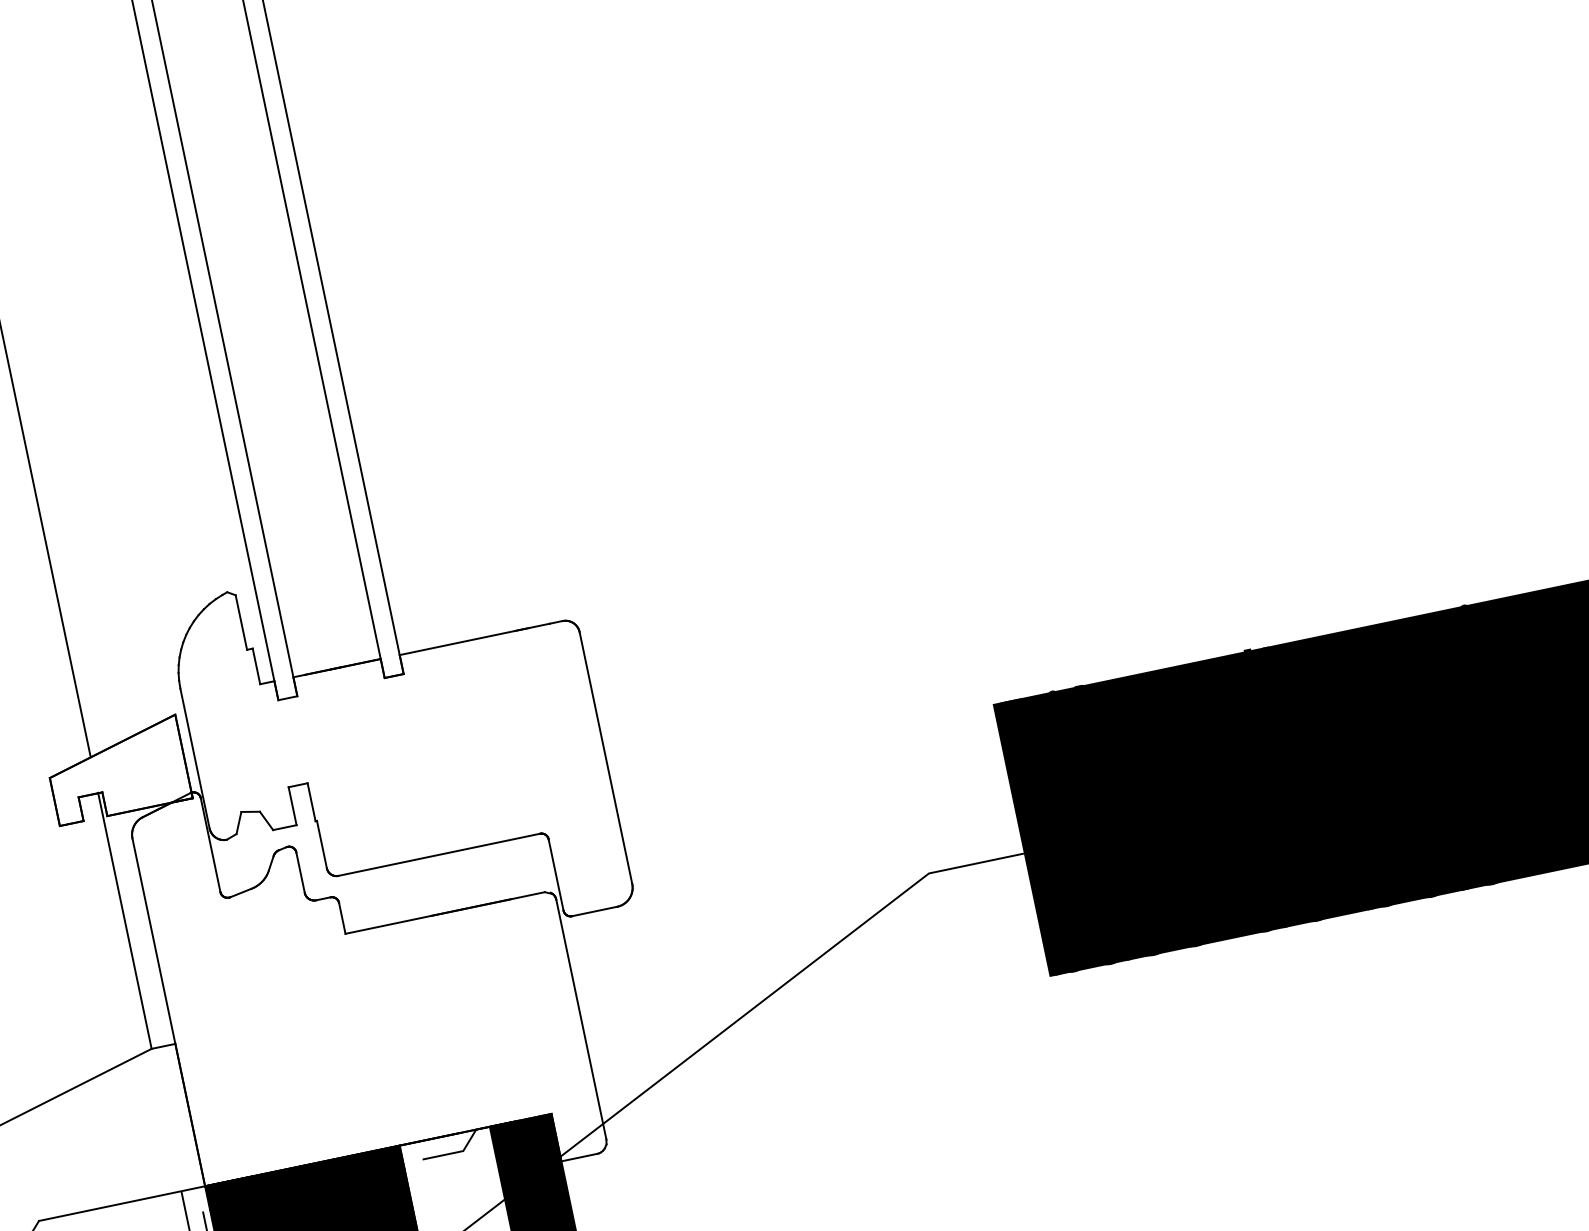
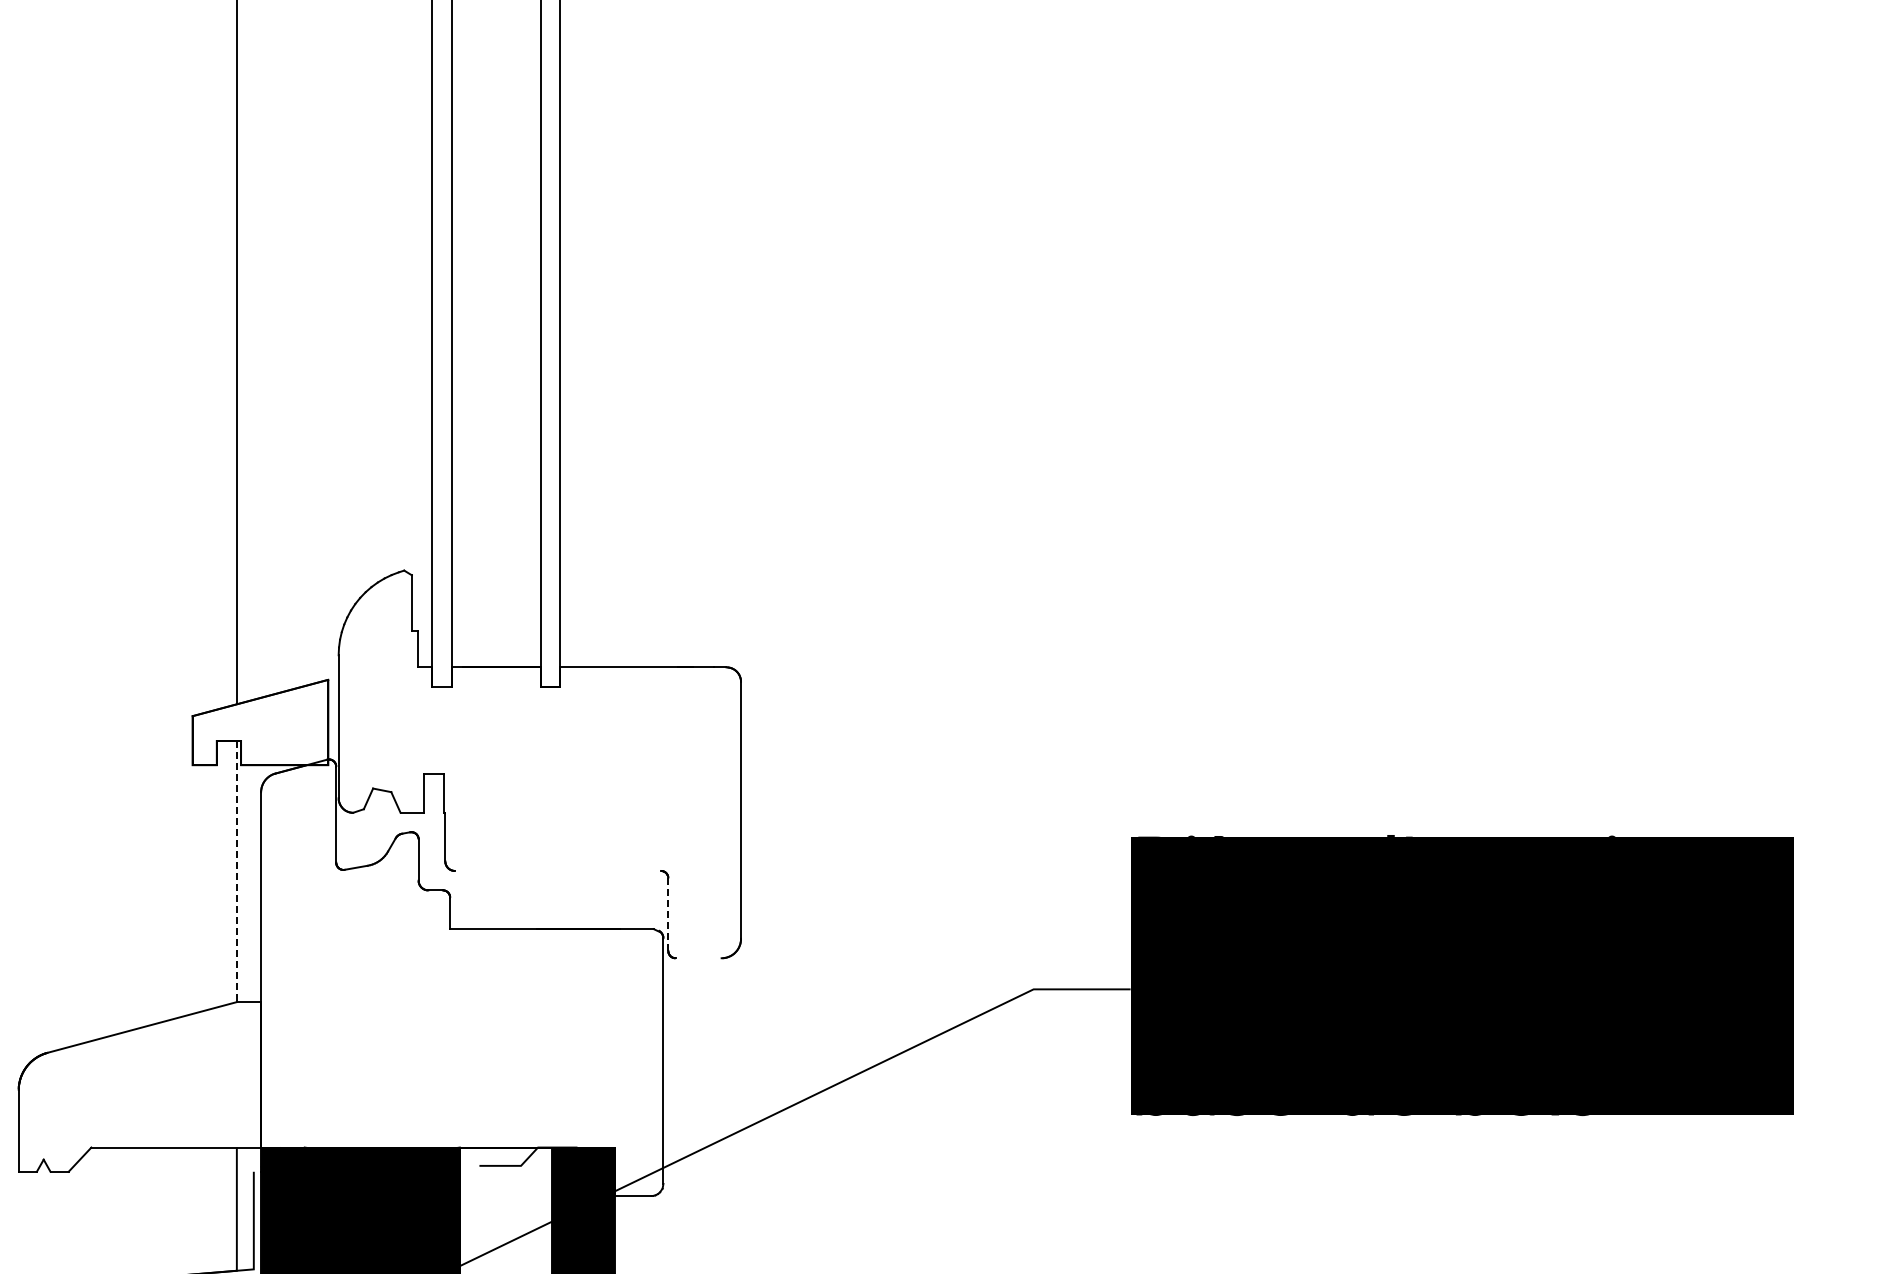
line: (439, 854) -> (558, 870), removed
line: (556, 874) -> (668, 914), solid -> dashed
line: (594, 911) -> (698, 958), removed
line: (124, 921) -> (236, 871), solid -> dashed

